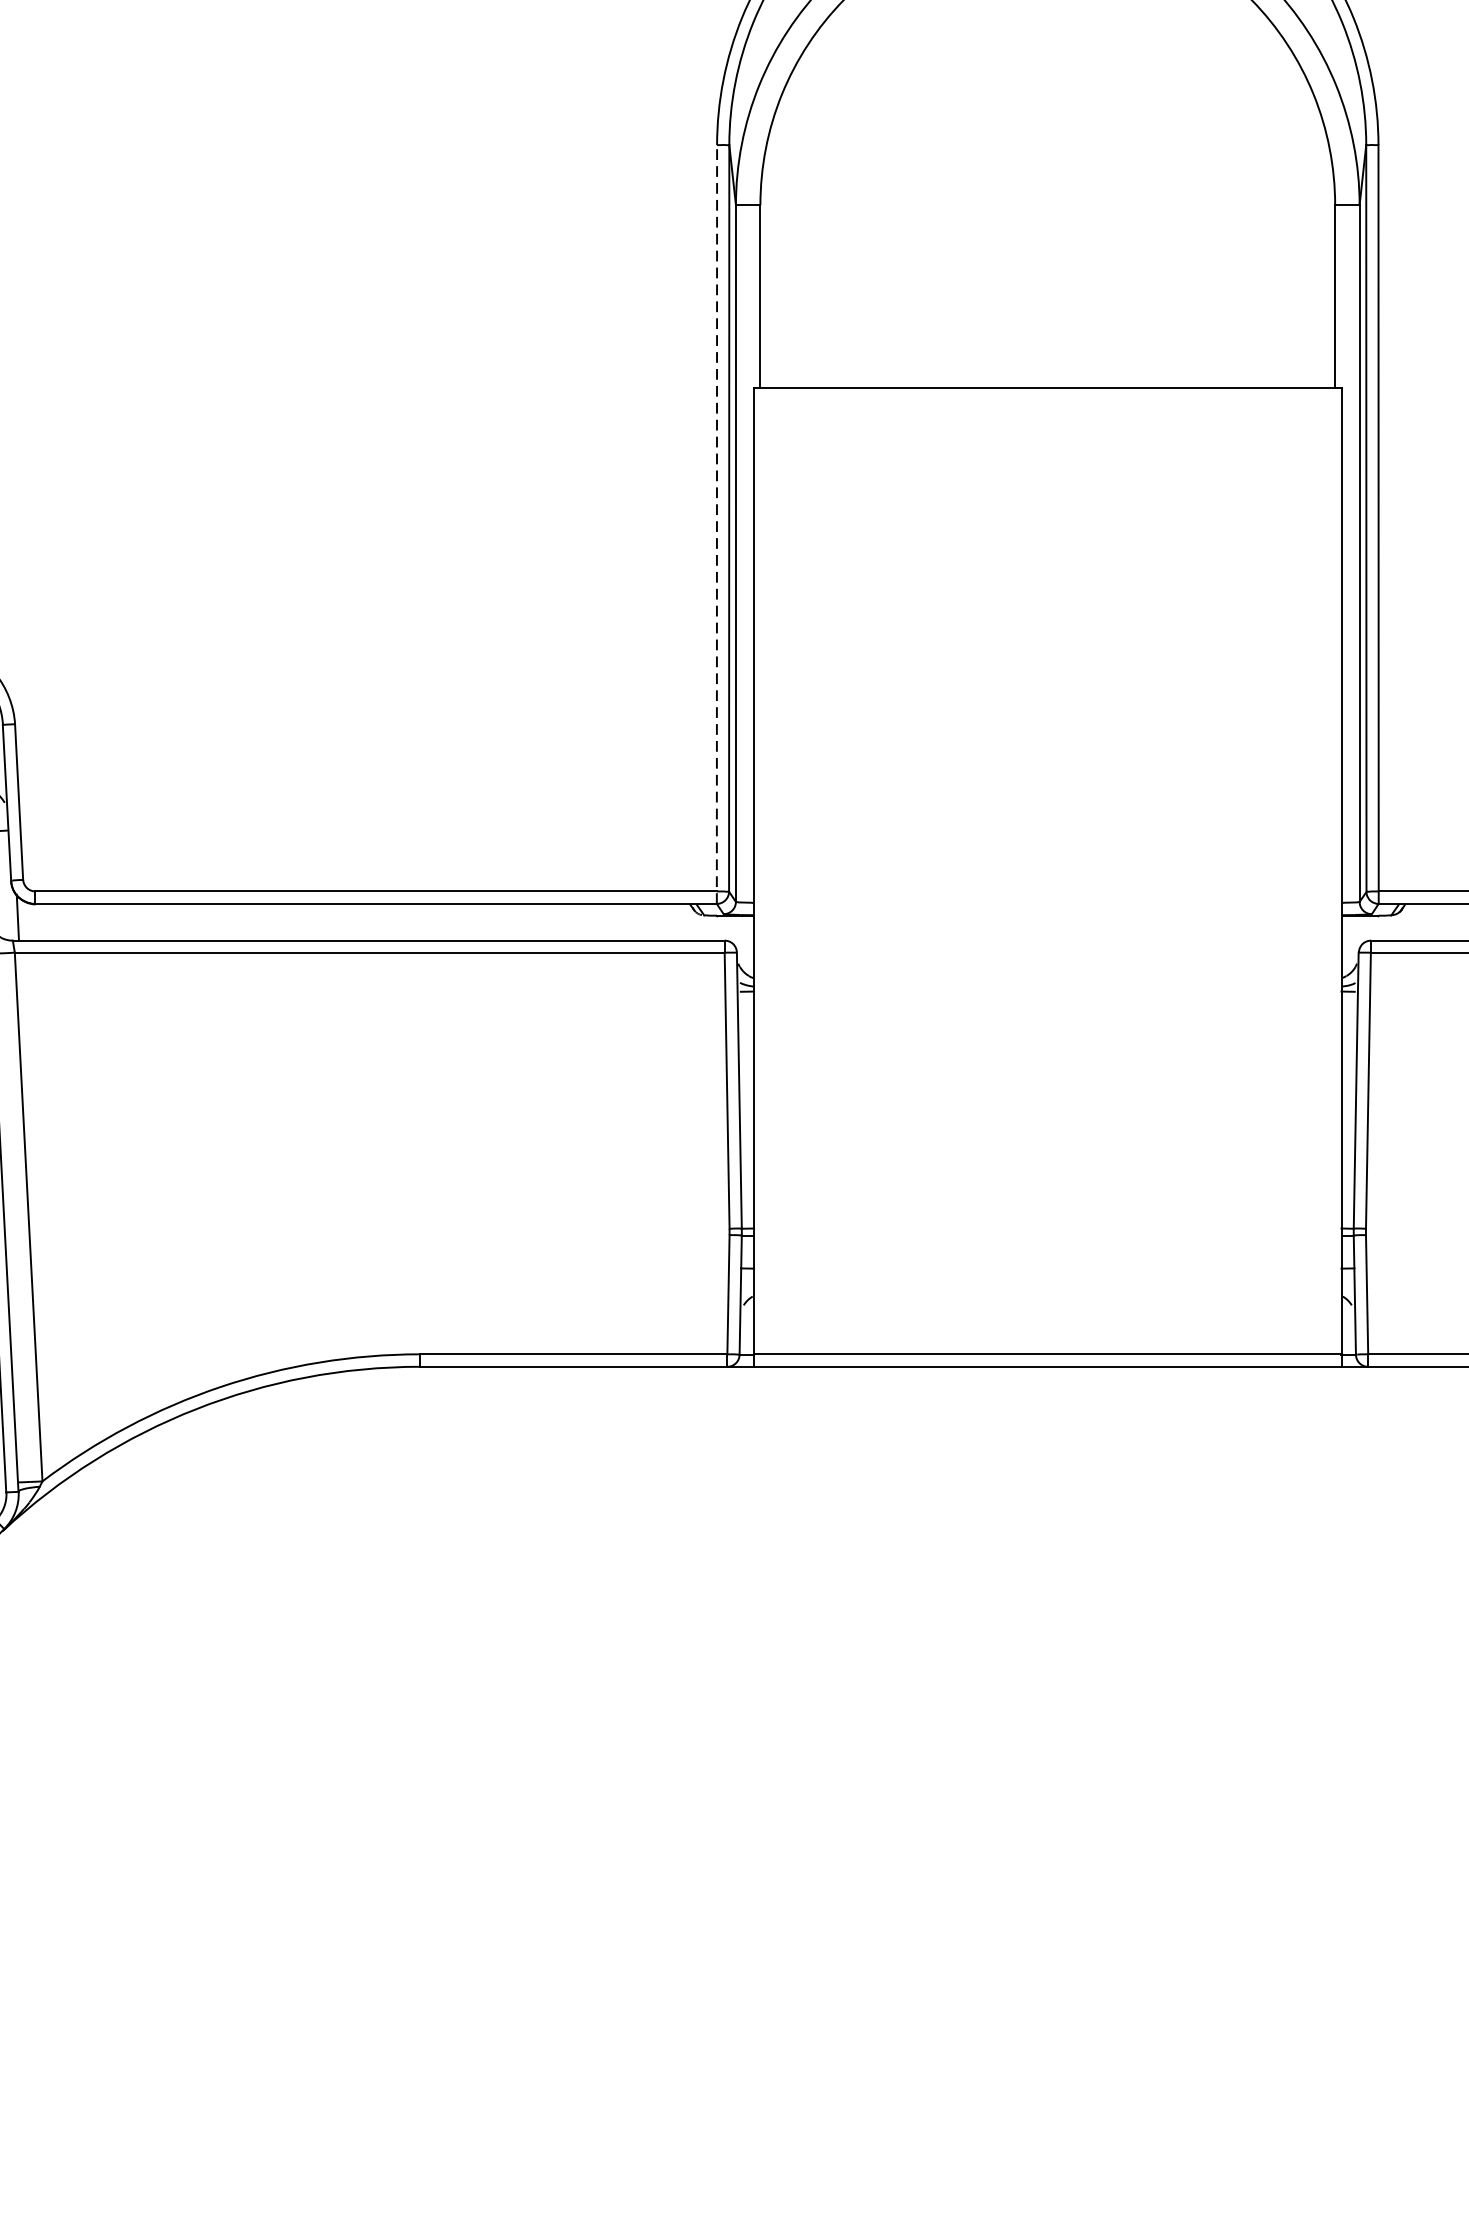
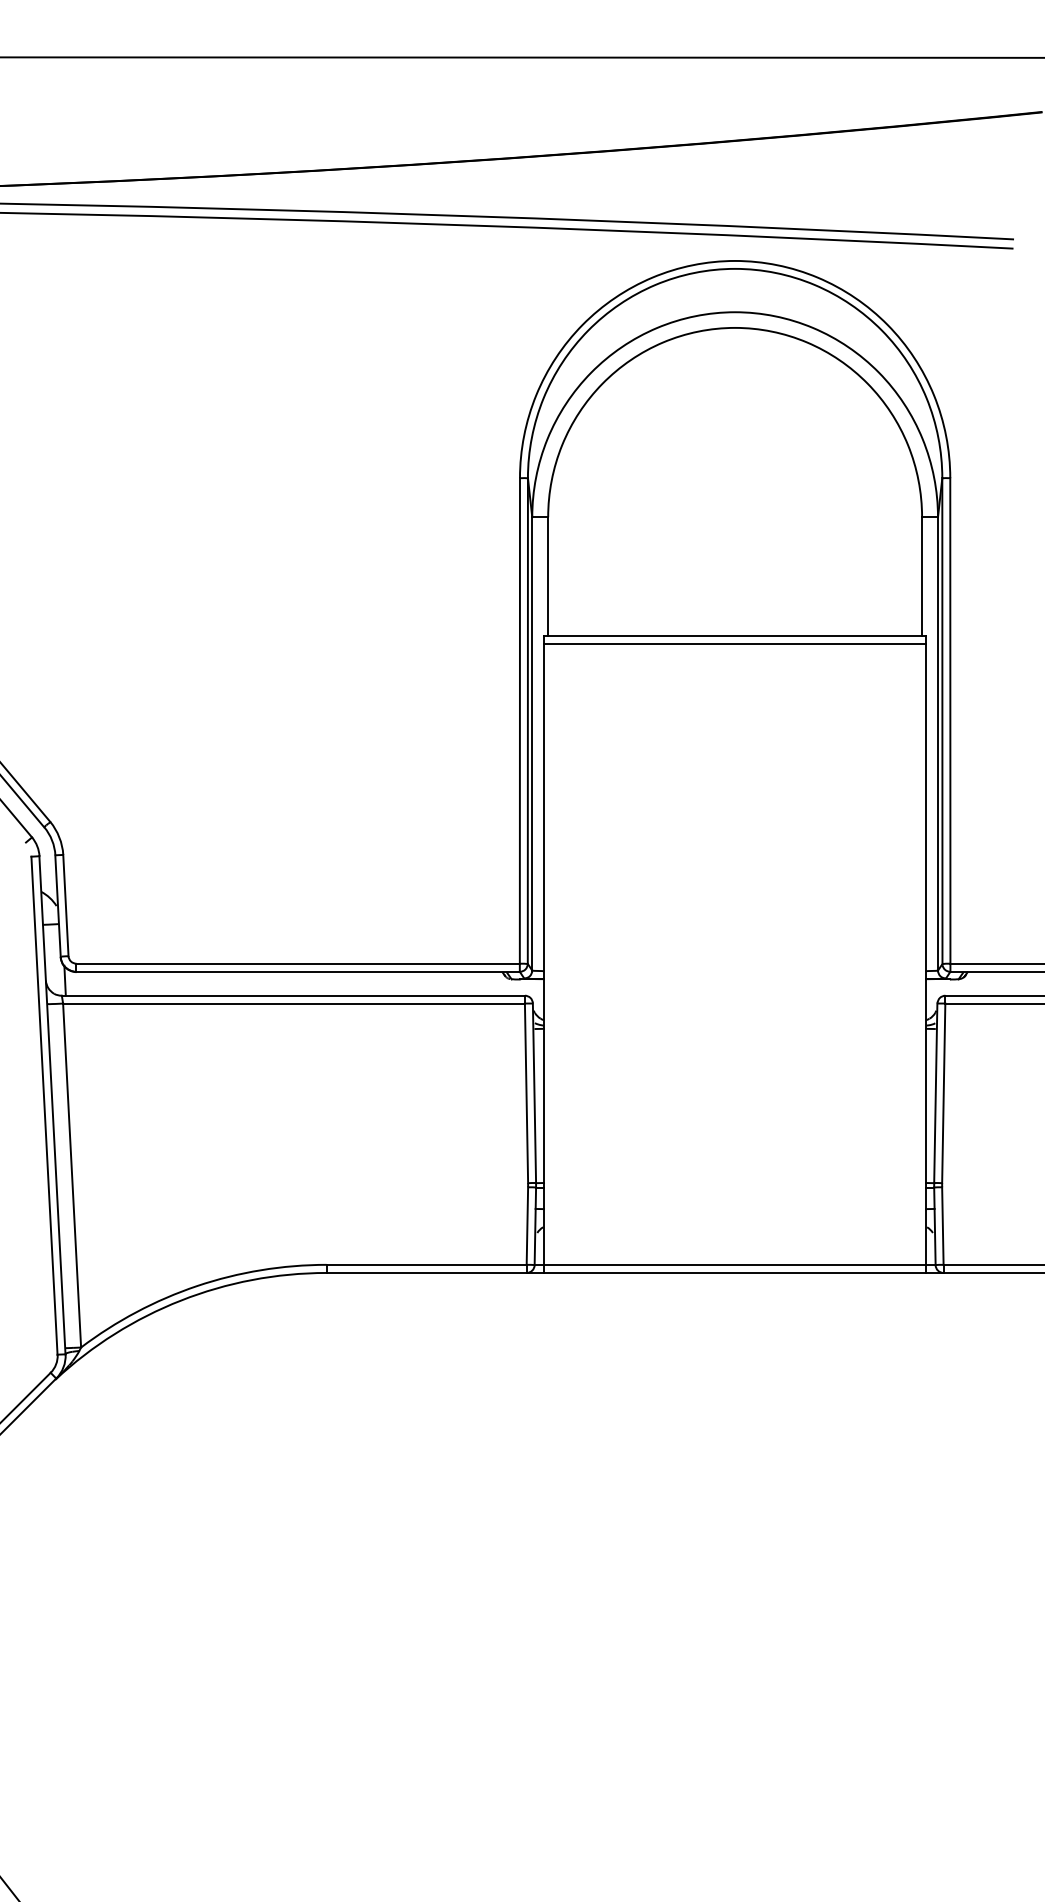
line: (1048, 399) -> (735, 643), added
line: (716, 525) -> (519, 725), dashed -> solid

